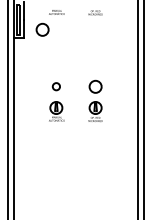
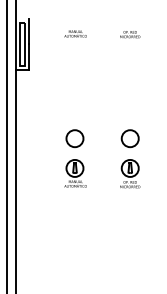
circle: (42, 29) -> (55, 57), removed
circle: (56, 86) -> (75, 138), size x1.67

